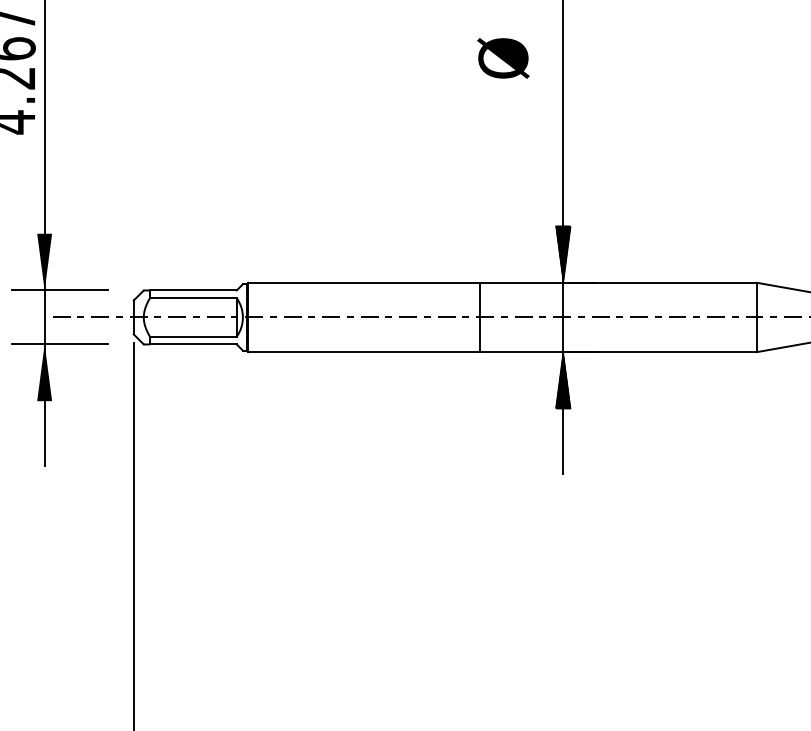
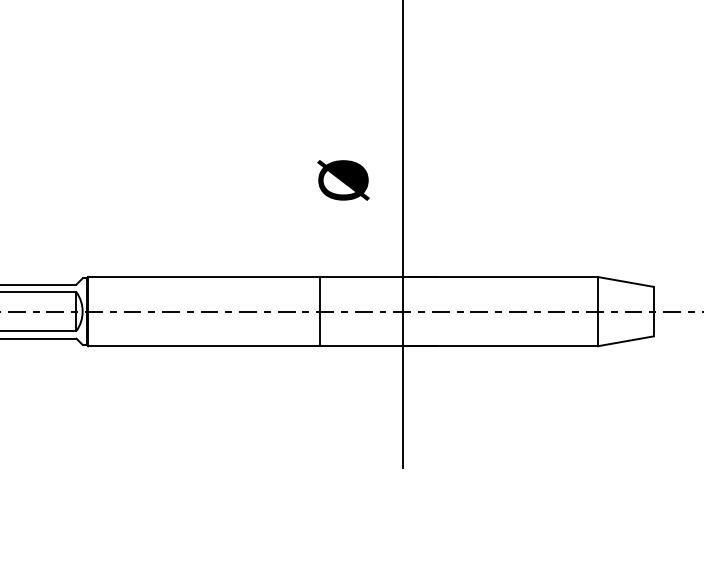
text: (503, 58) -> (343, 180), moved
hatch: (562, 254) -> (402, 248), removed
hatch: (562, 380) -> (402, 374), removed

